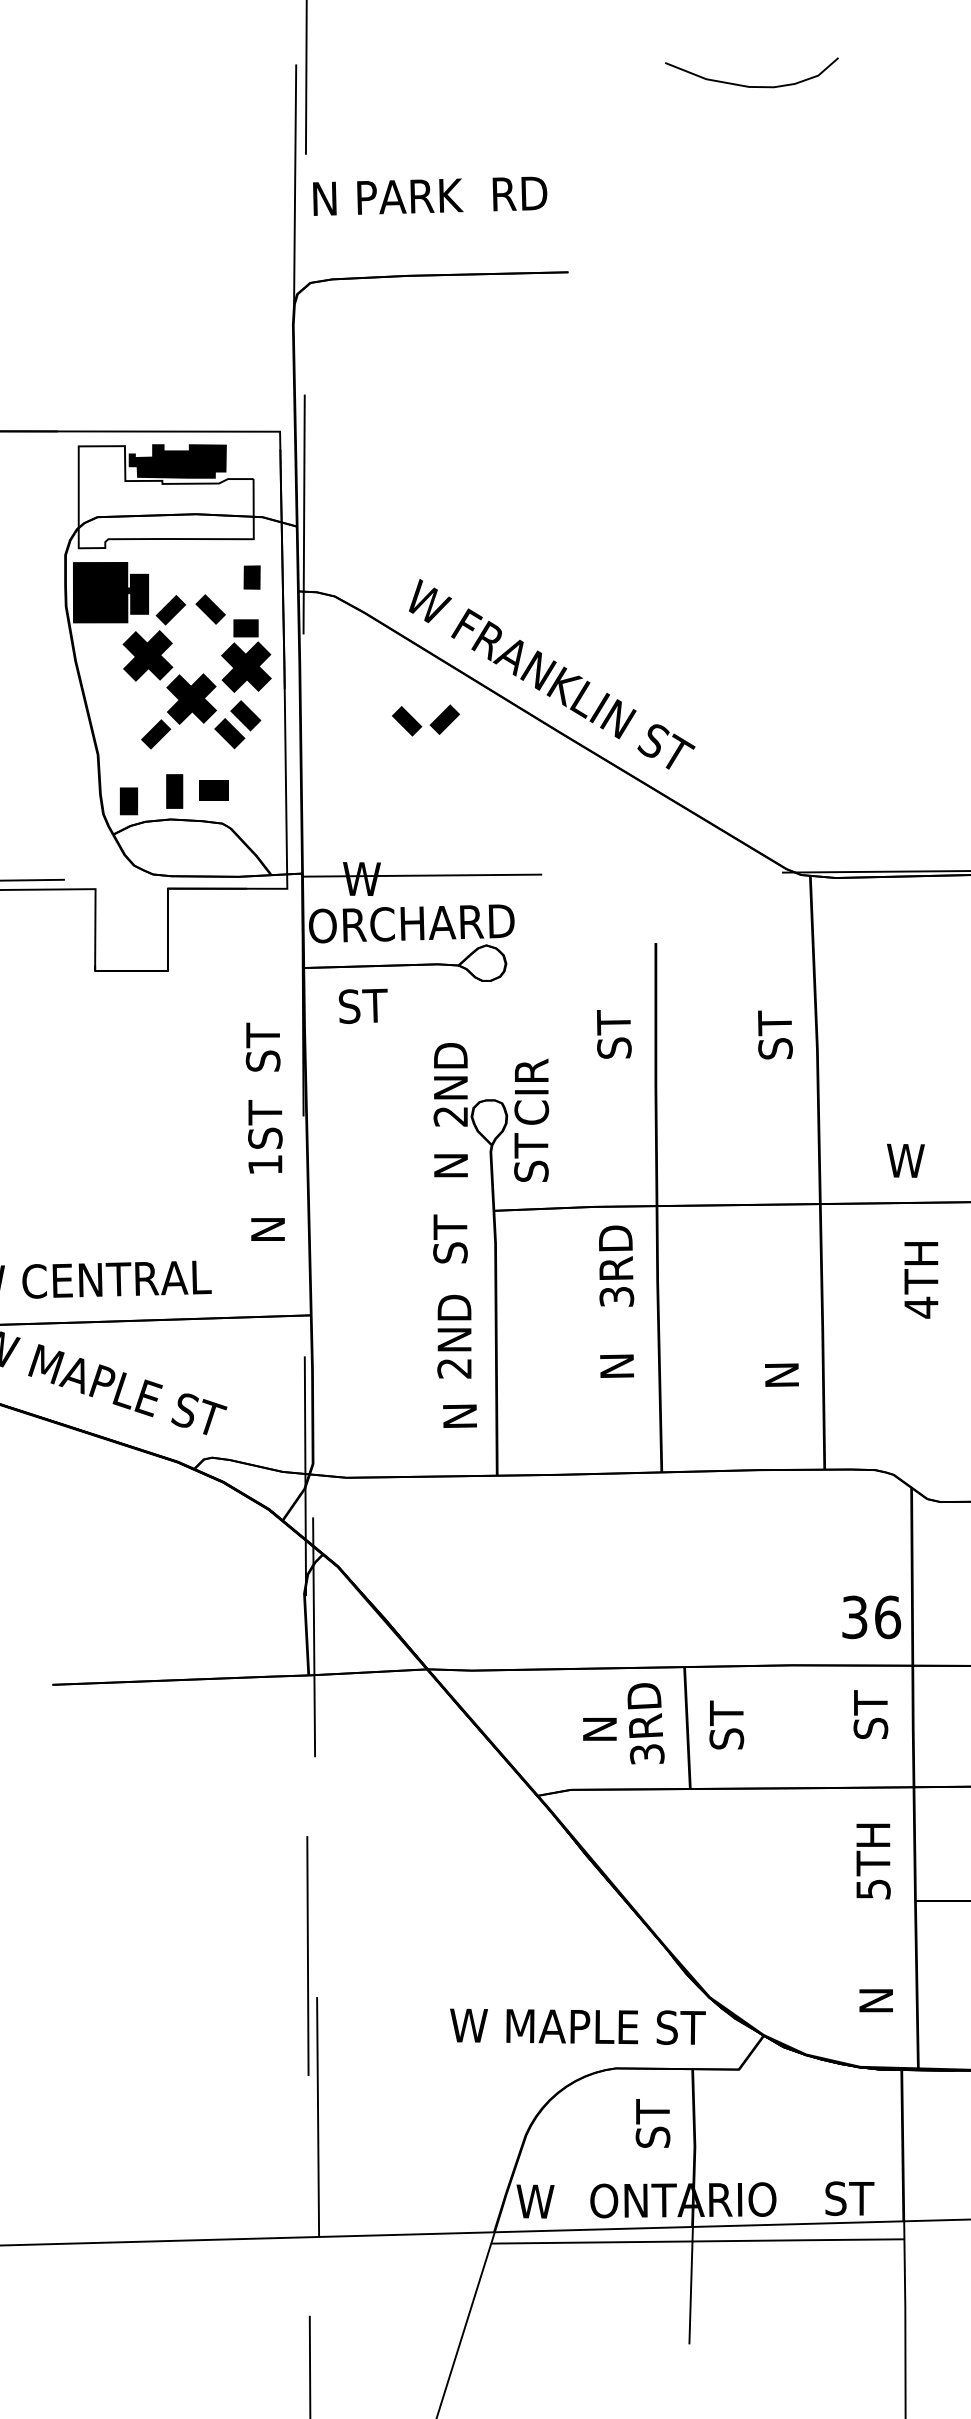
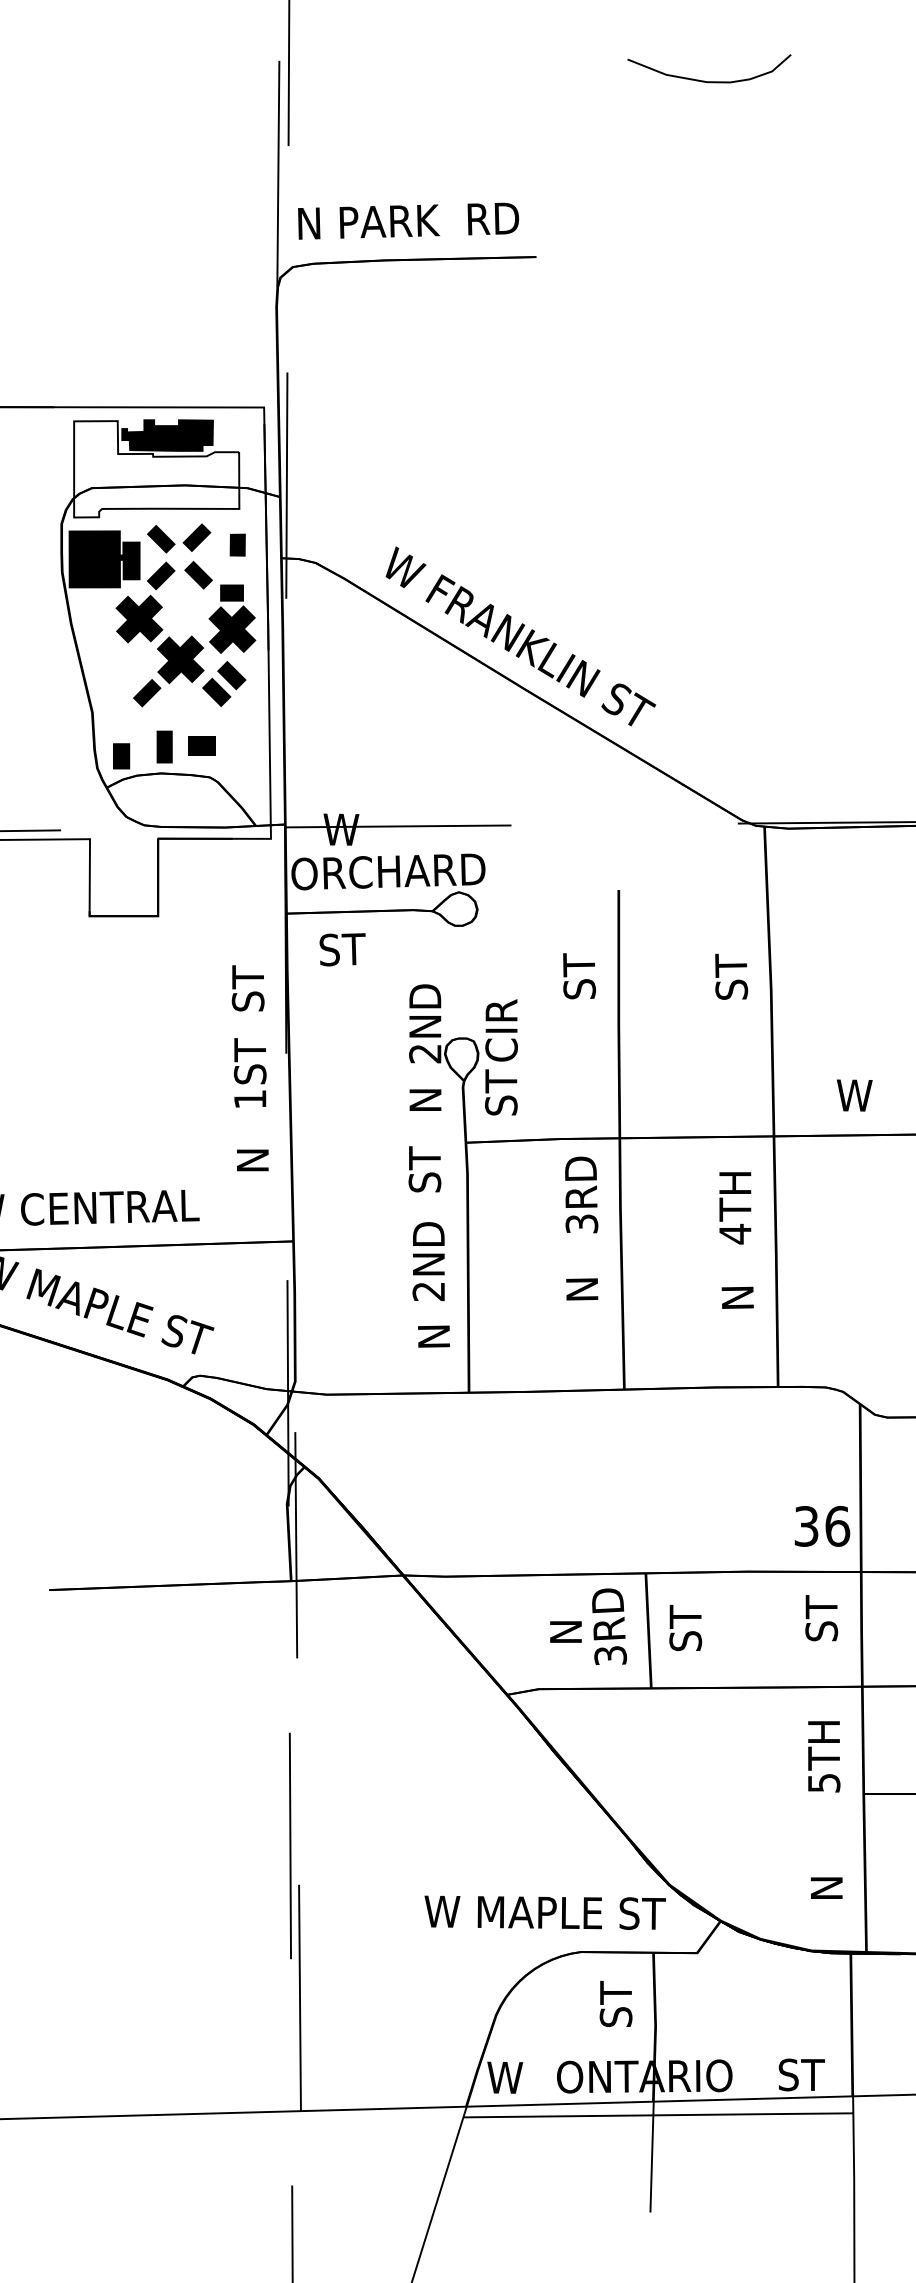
text: (430, 195) -> (408, 220), moved
part: (420, 724) -> (173, 542), moved
text: (921, 1280) -> (735, 1208), moved

